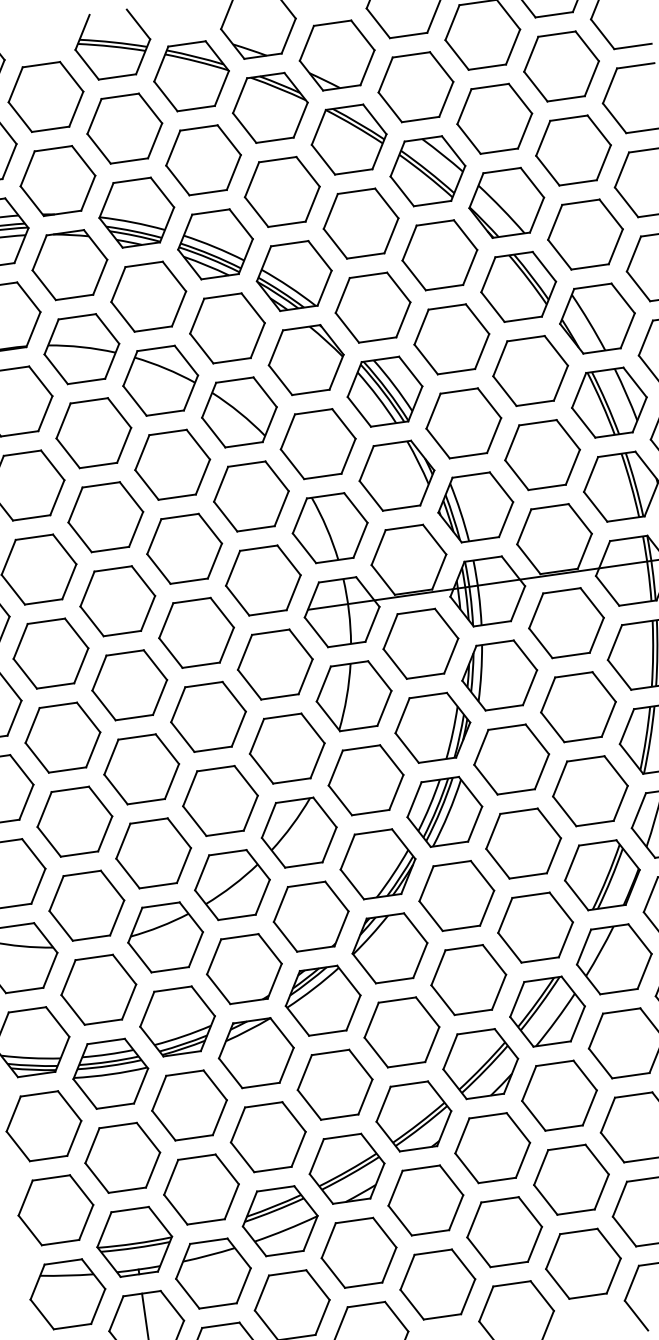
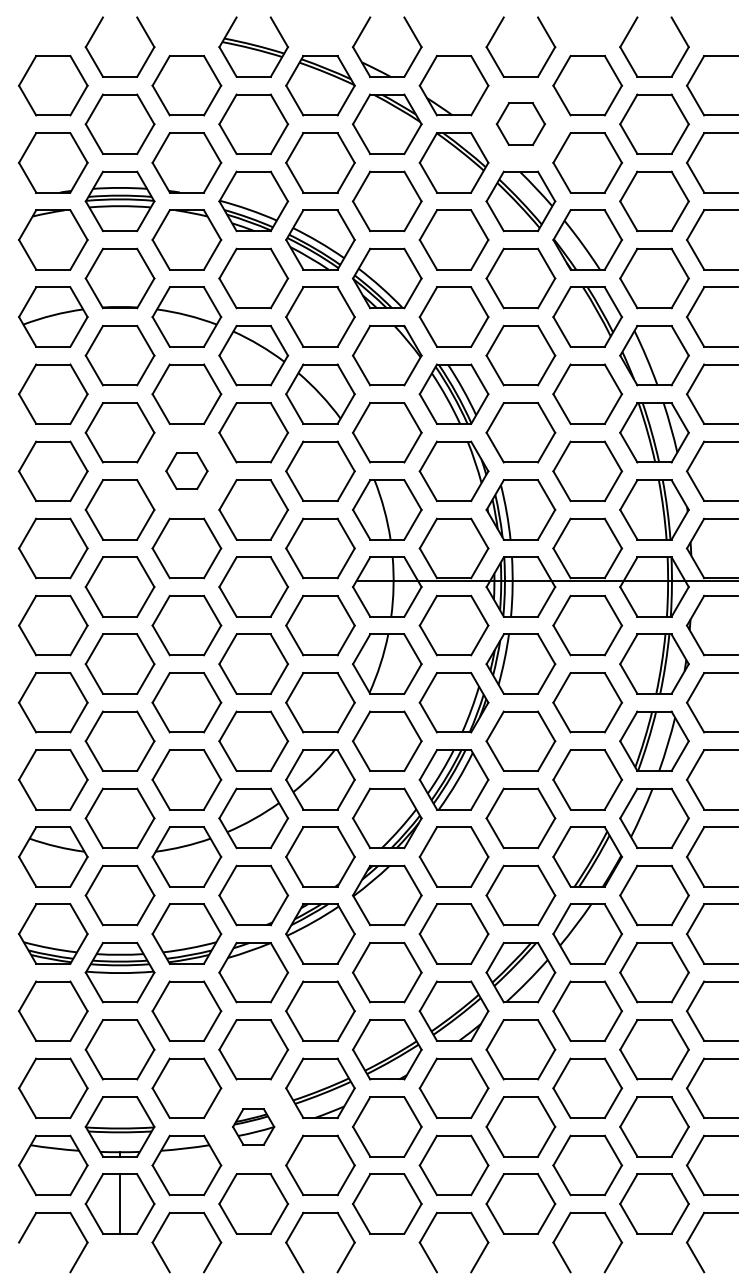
part: (415, 86) -> (520, 123), size x0.7
part: (105, 516) -> (186, 470), size x0.6
part: (280, 1220) -> (253, 1126), size x0.6

